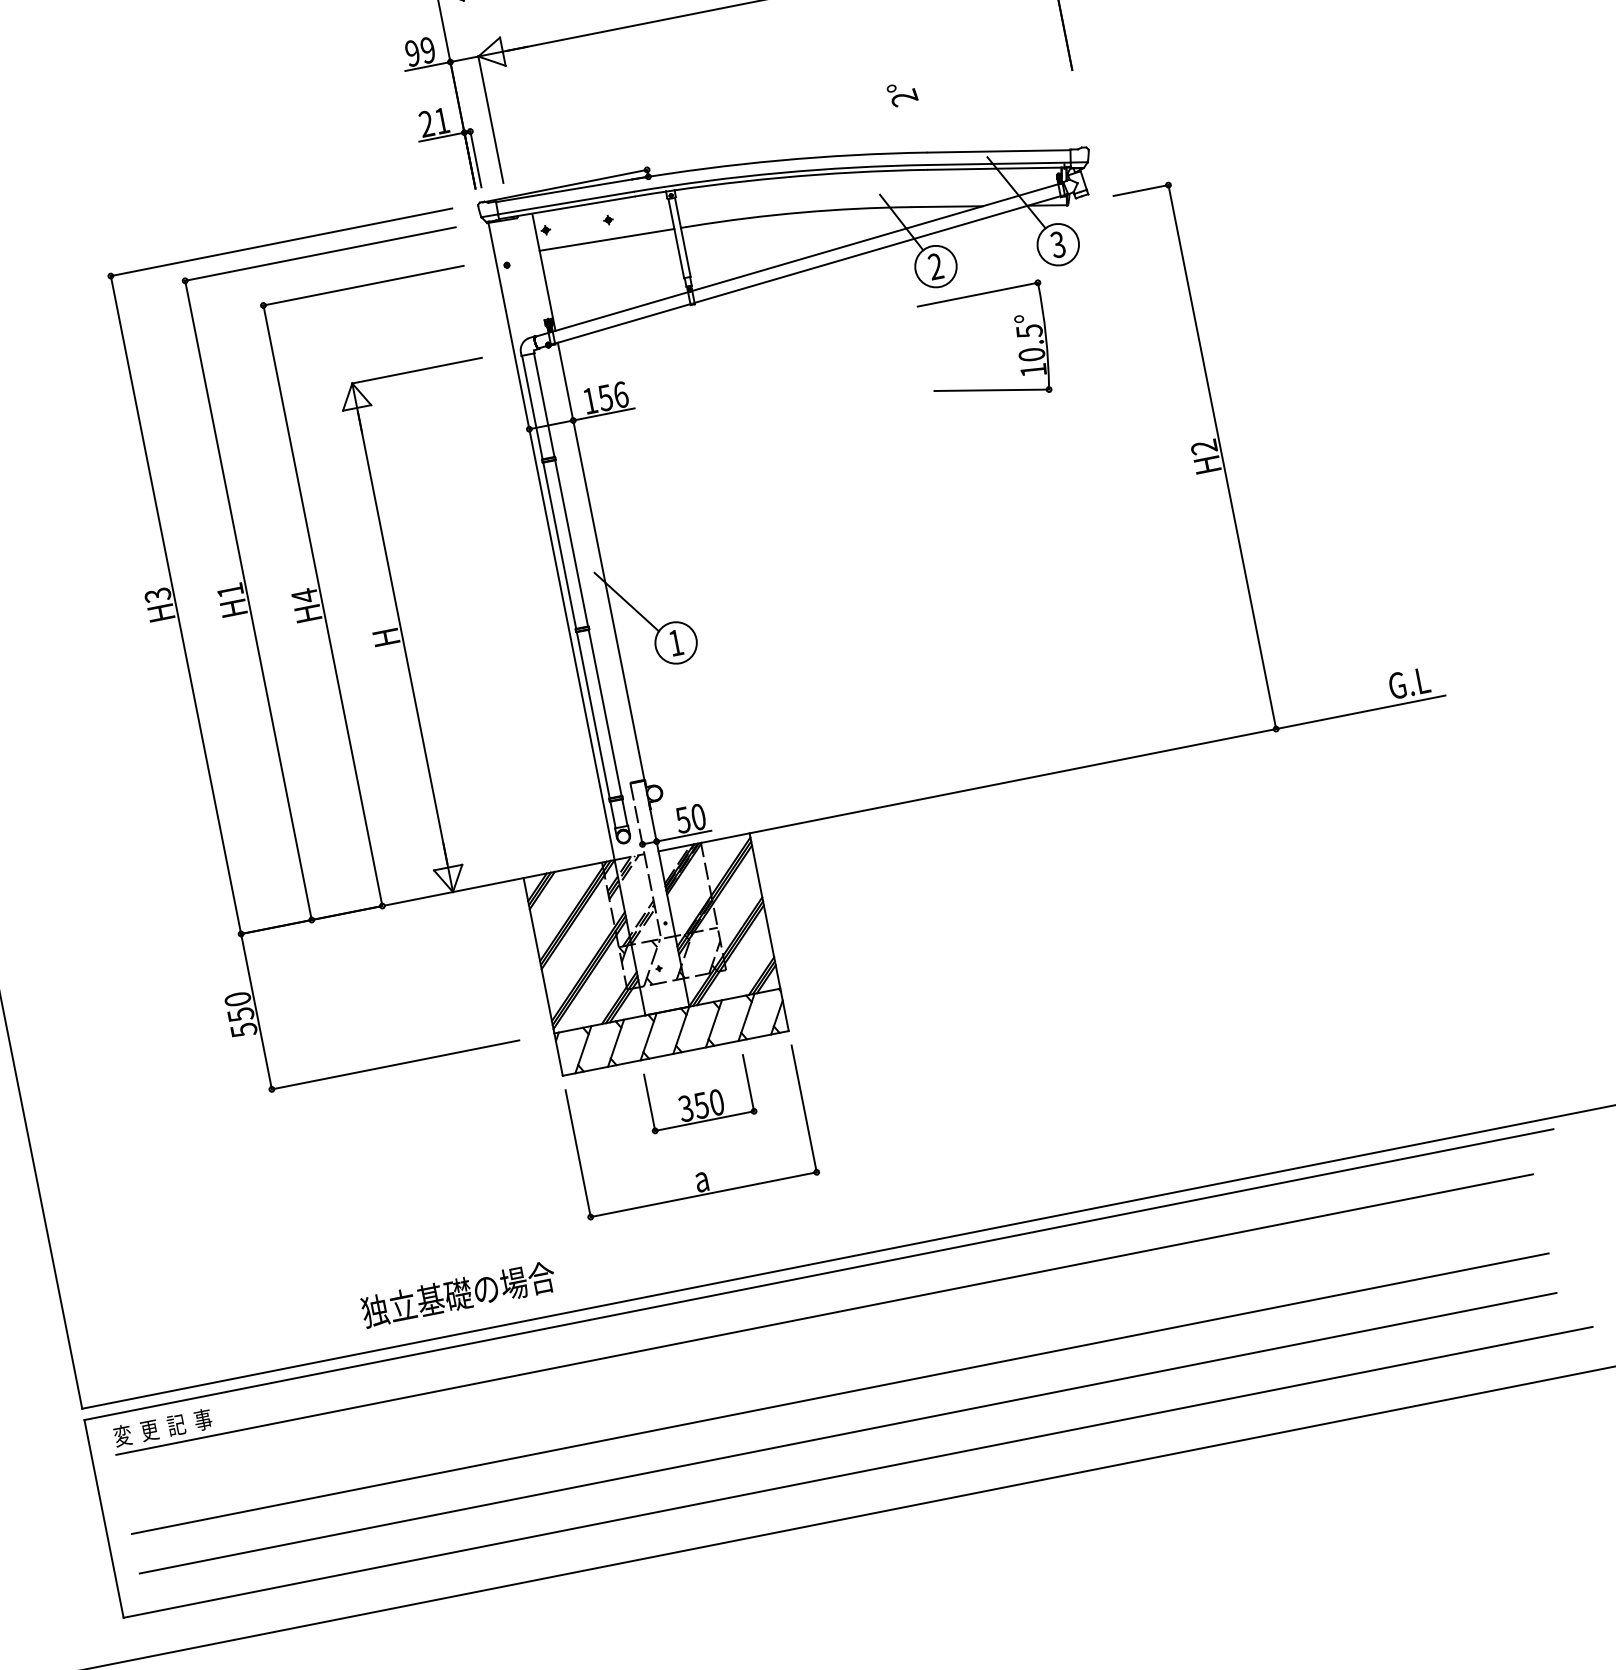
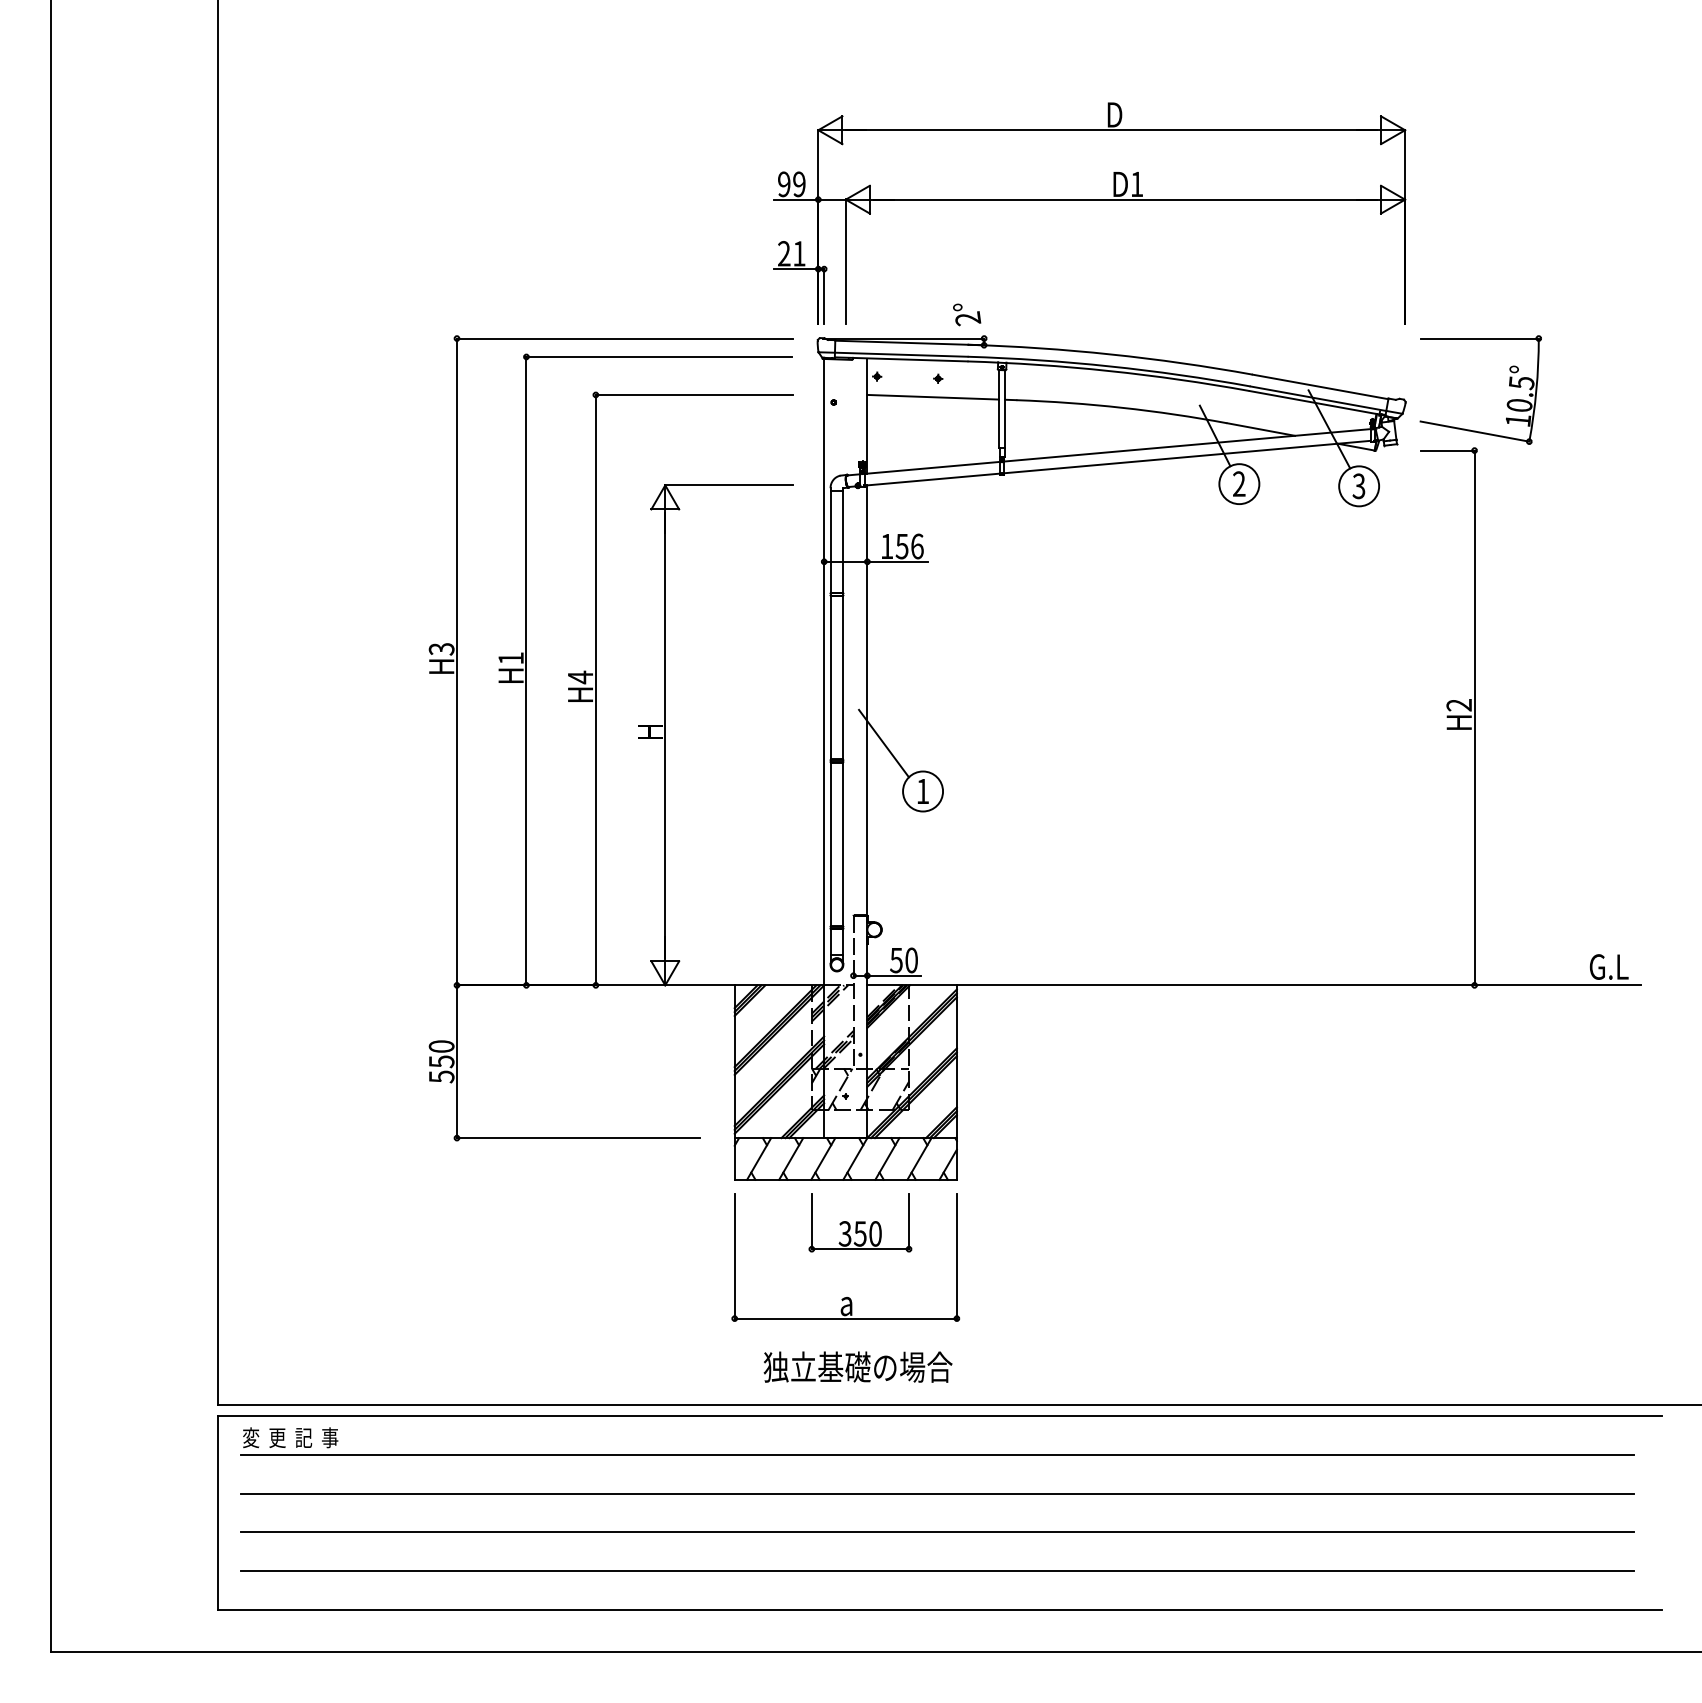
text: (902, 93) -> (967, 314), moved
part: (1017, 337) -> (1509, 386), moved
text: (457, 1293) -> (857, 1366), moved
line: (832, 1354) -> (937, 1493), added

